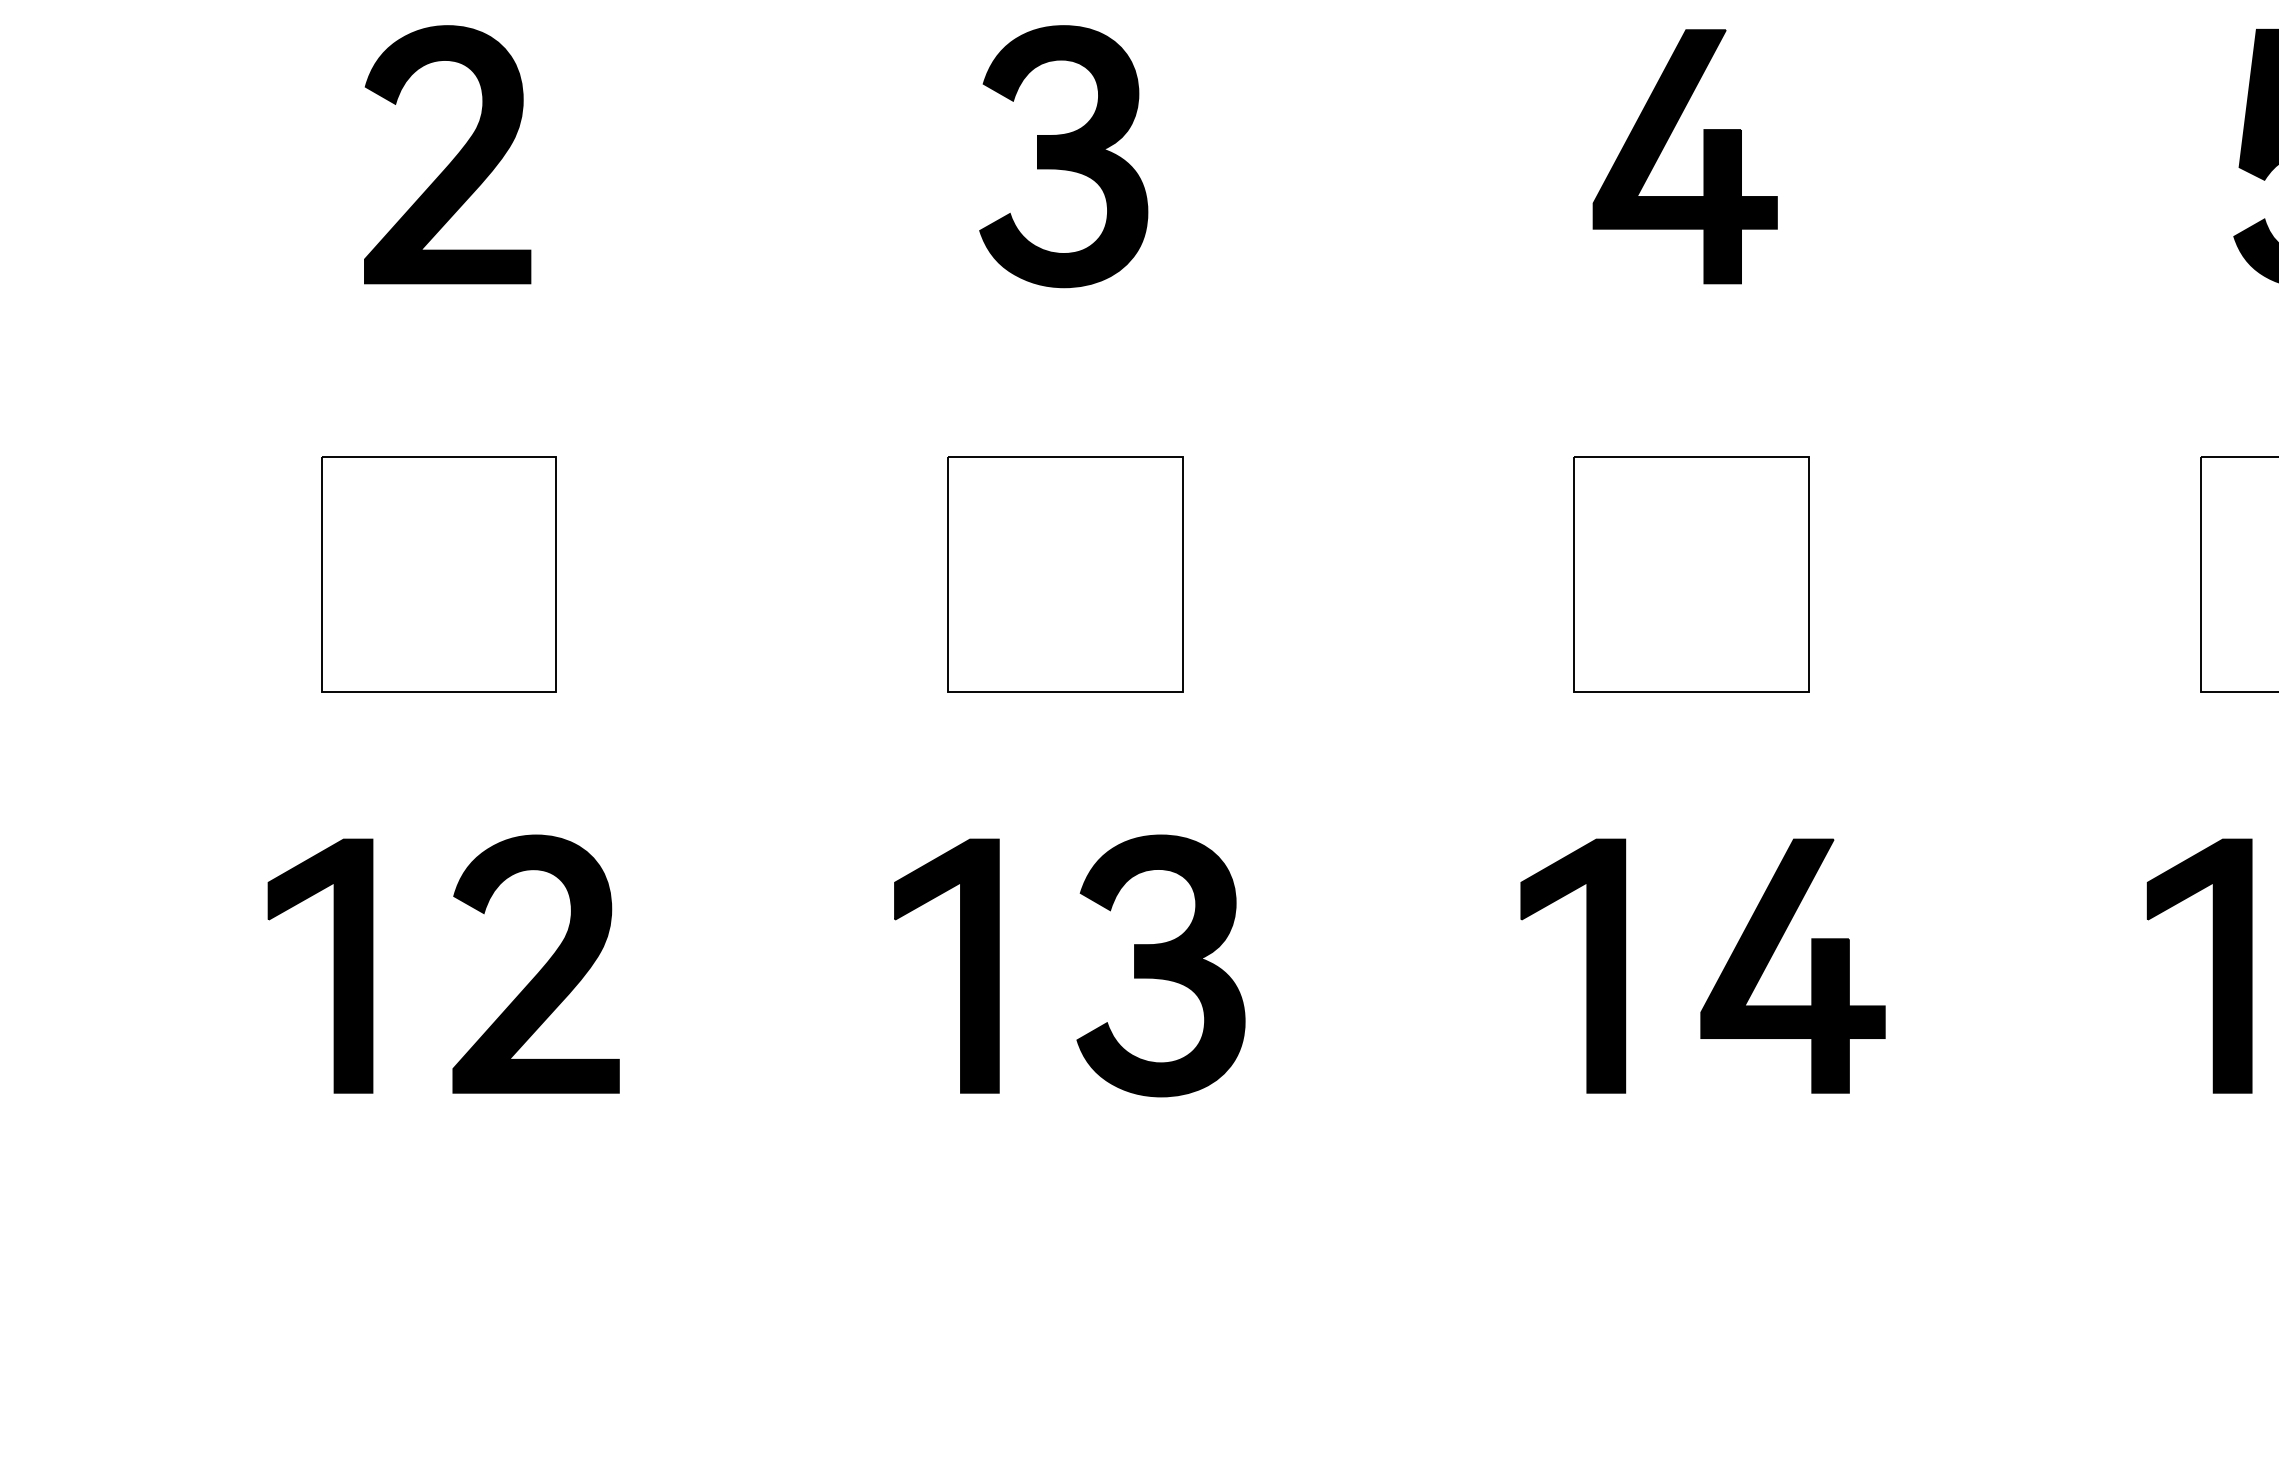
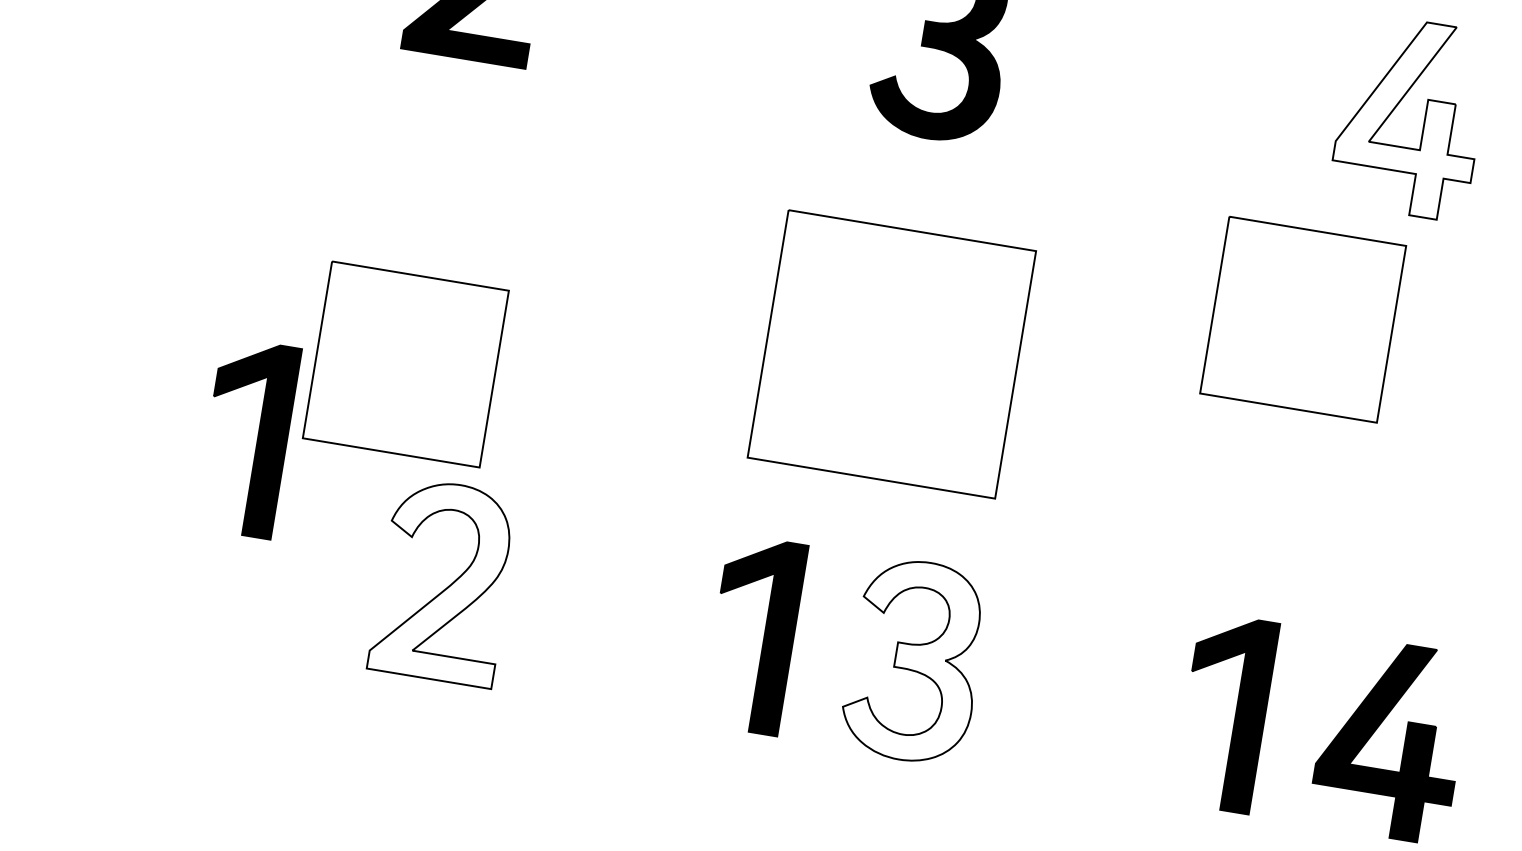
fill: (1684, 156) -> (1409, 117), removed
part: (438, 574) -> (405, 364), moved
part: (1065, 574) -> (891, 354), size x1.4
part: (1691, 574) -> (1302, 319), moved
fill: (535, 963) -> (444, 581), removed
part: (333, 965) -> (257, 439), moved
fill: (1160, 965) -> (914, 660), removed

